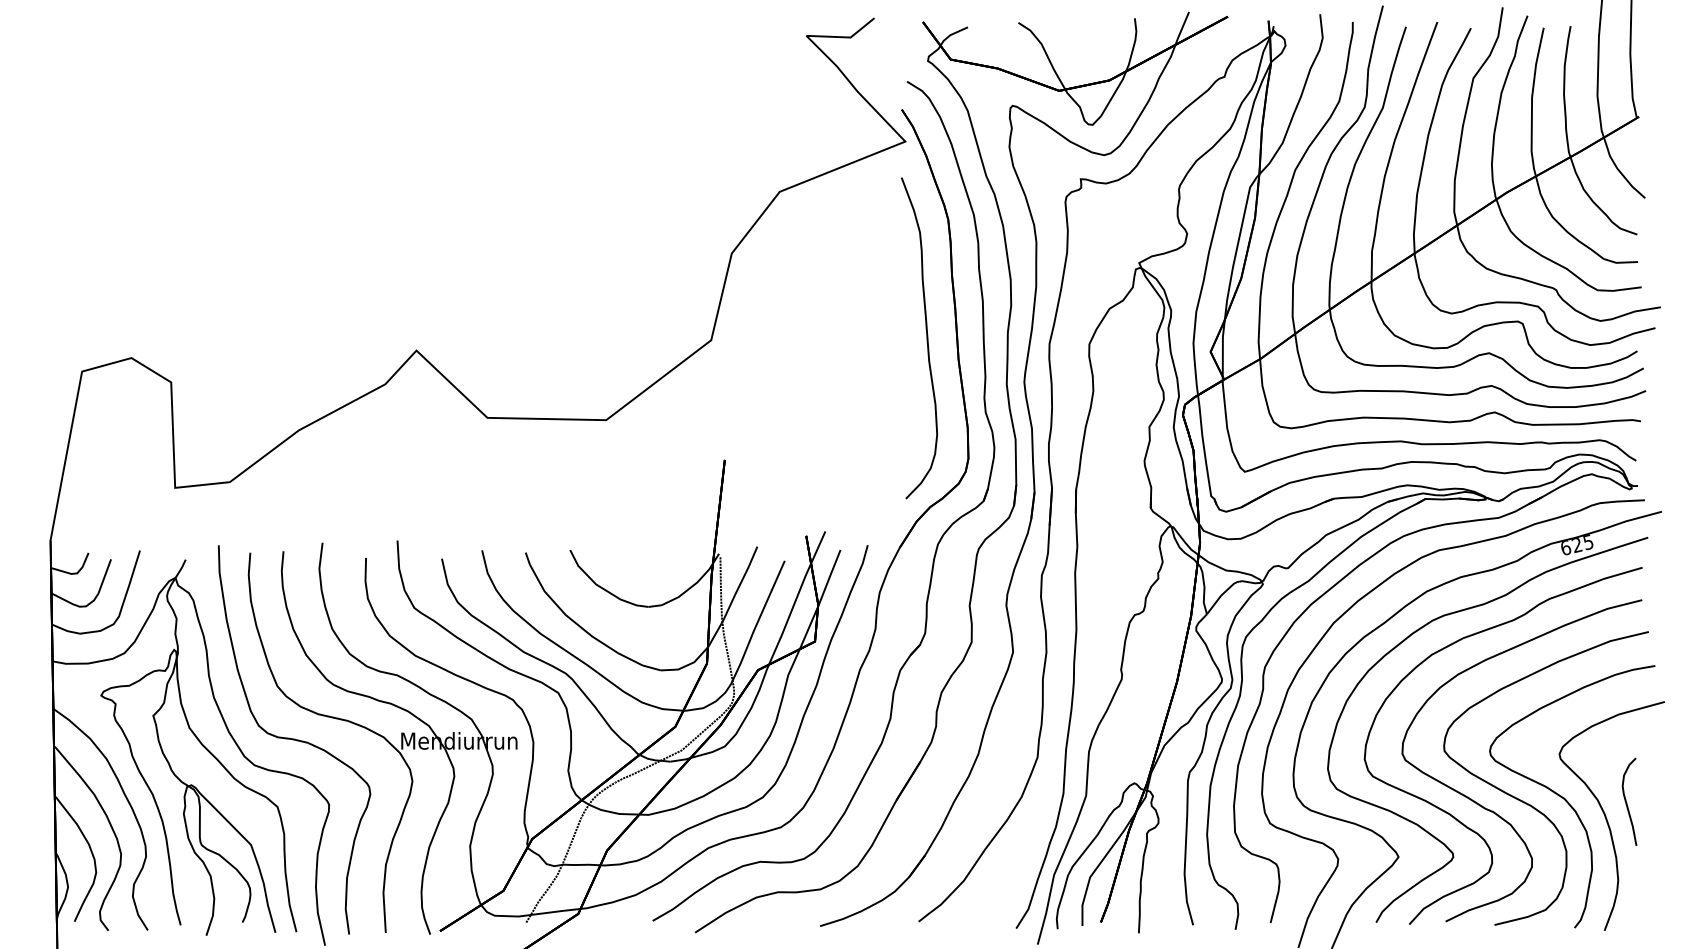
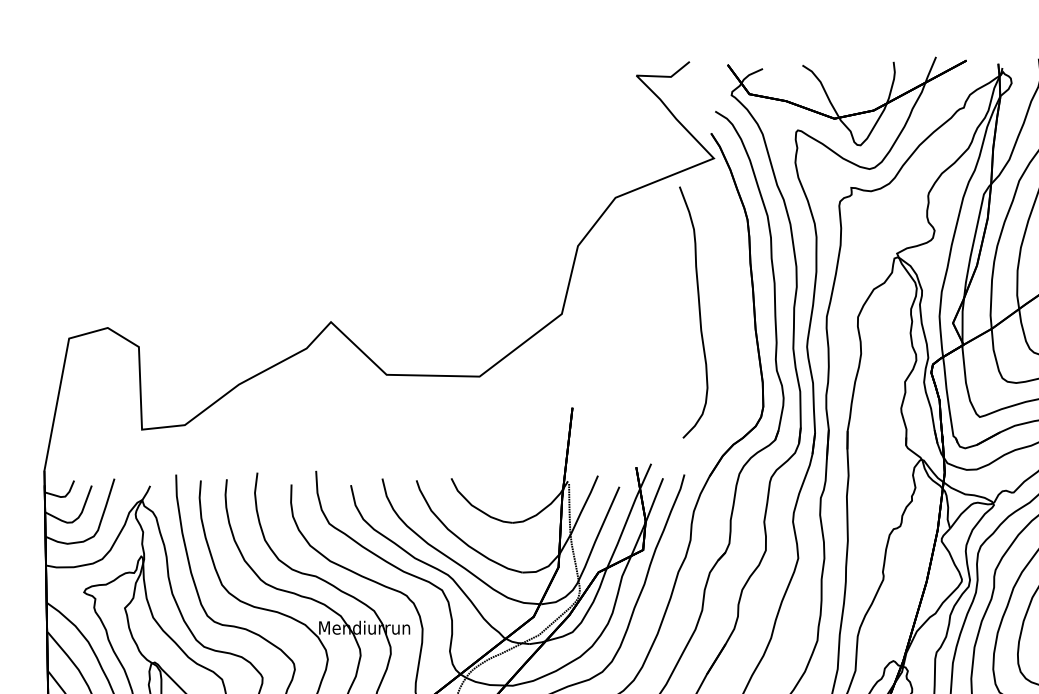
curve: (926, 338) -> (699, 312), moved

